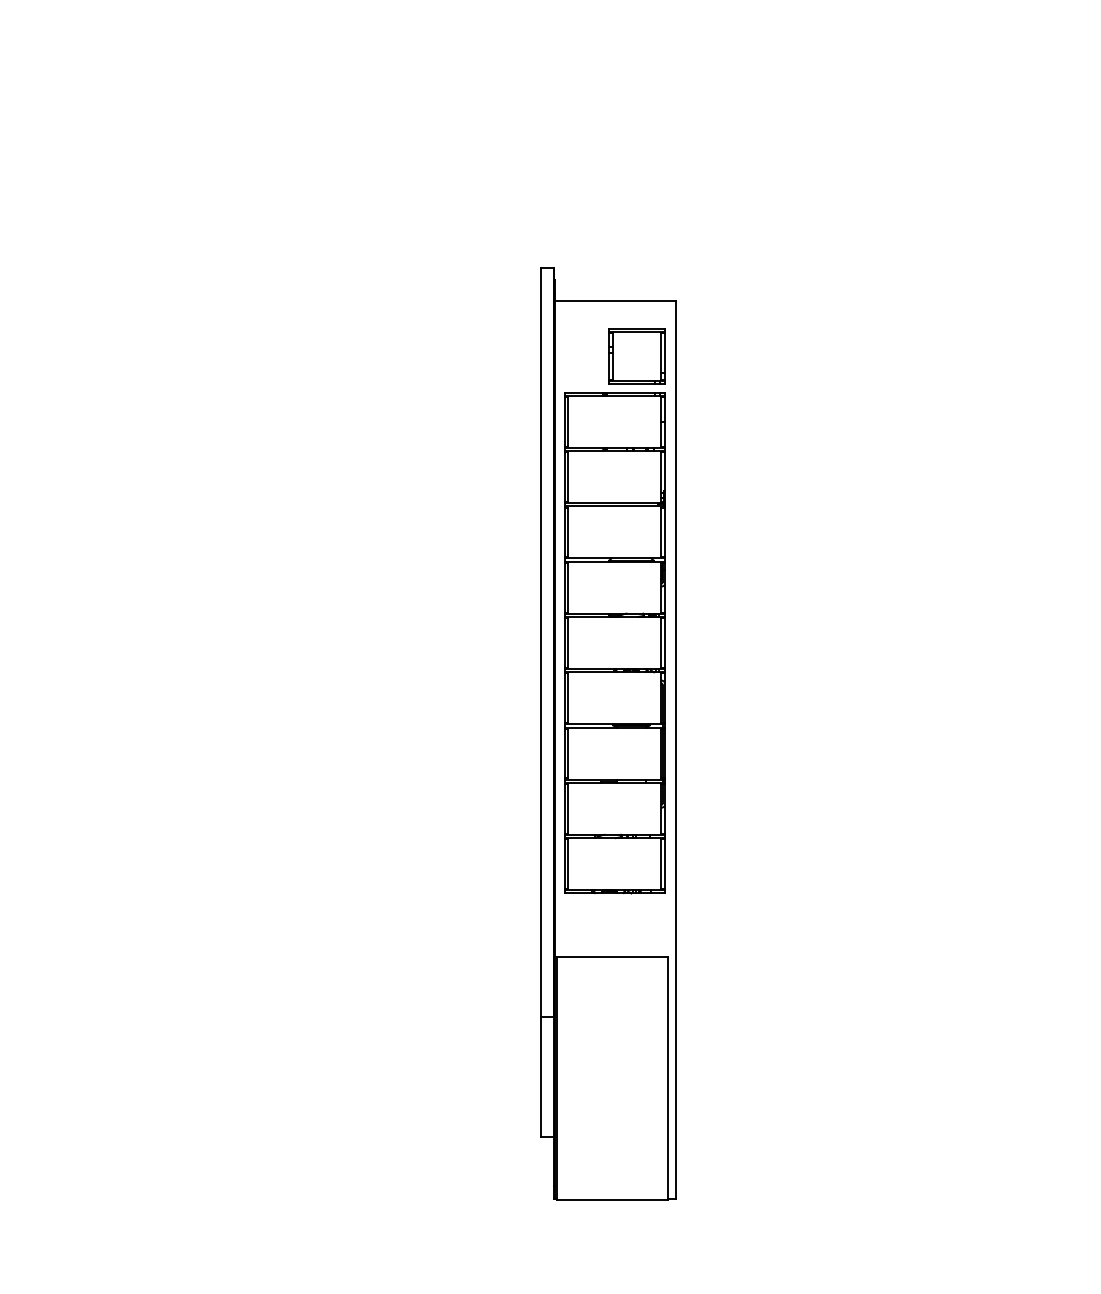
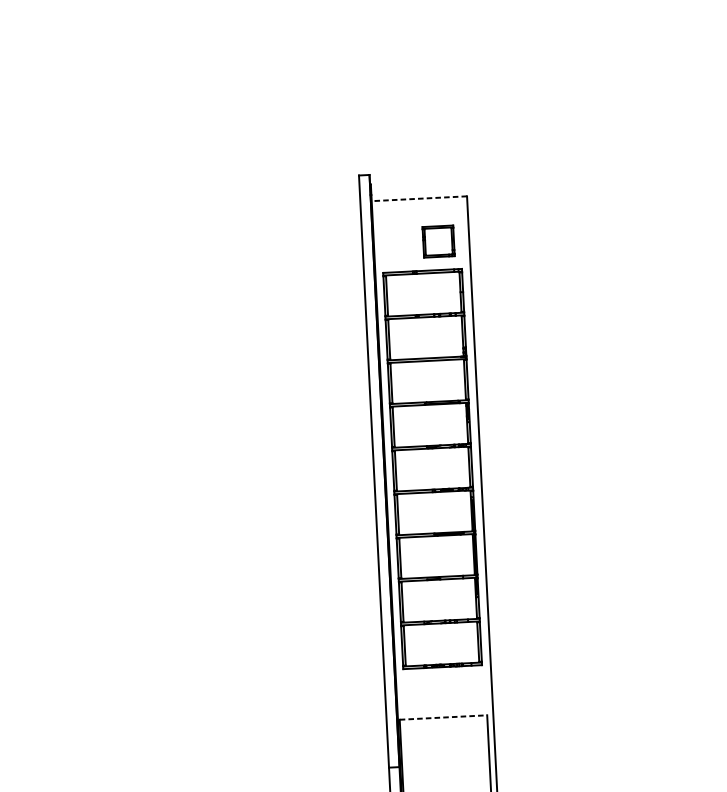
line: (614, 301) -> (418, 198), solid -> dashed
part: (636, 356) -> (438, 241), size x0.7
line: (613, 957) -> (444, 717), solid -> dashed

